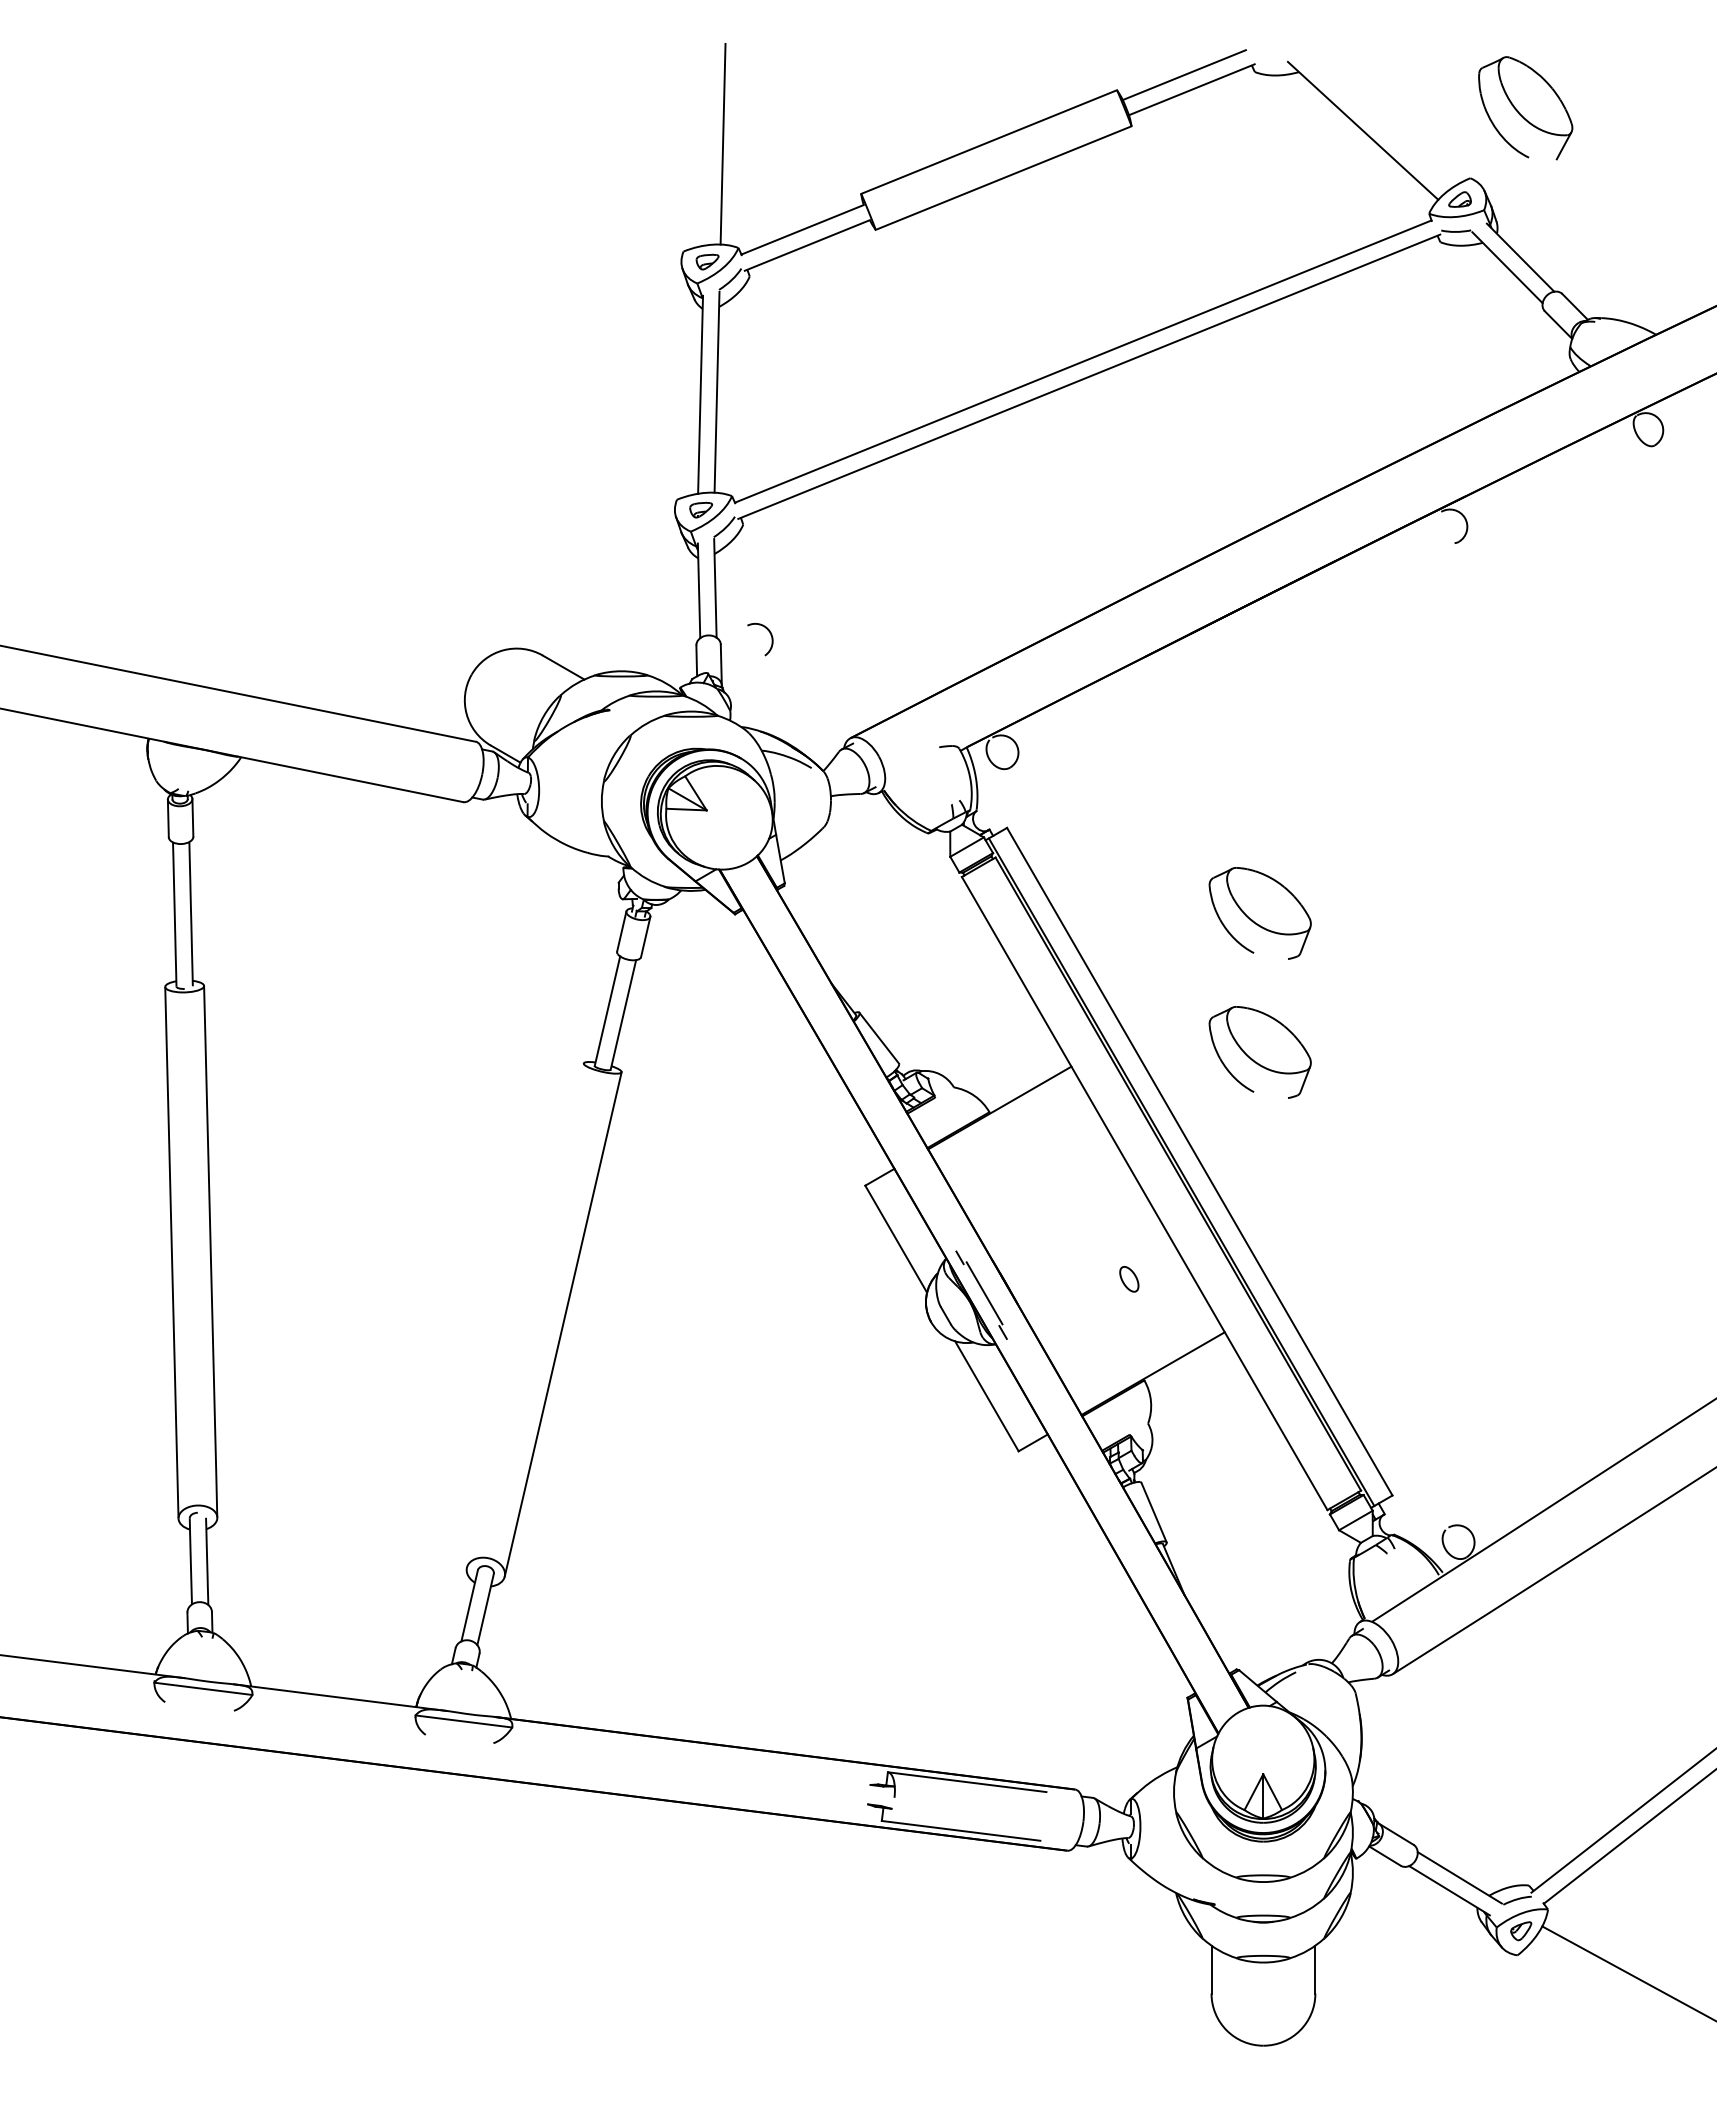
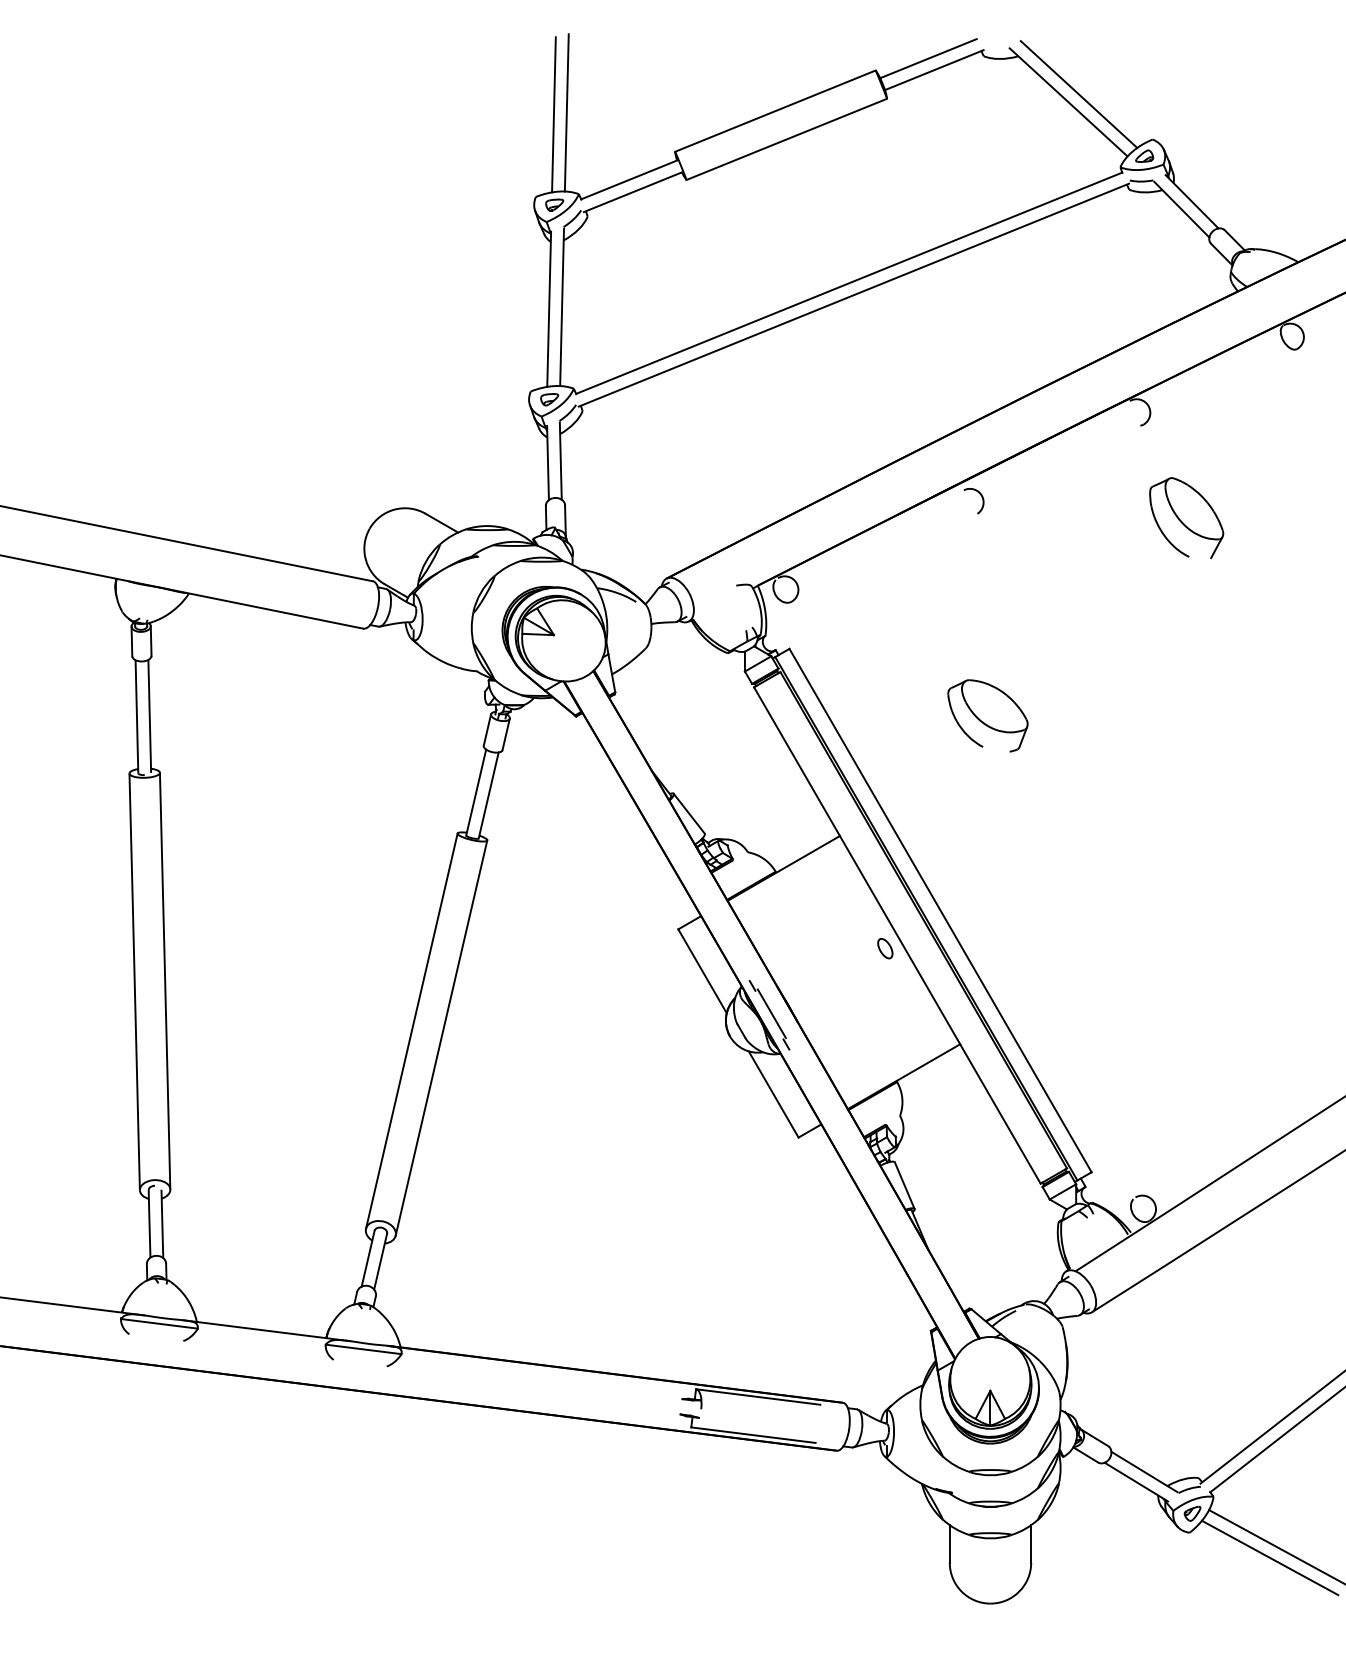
part: (1525, 108) -> (1186, 518), moved
line: (1376, 120) -> (1079, 94), added
line: (706, 146) -> (553, 114), added
arc: (770, 635) -> (981, 498), moved
part: (1259, 1052) -> (987, 824), removed
part: (1129, 1279) -> (885, 948), moved
line: (524, 1315) -> (411, 1031), added
line: (1620, 1987) -> (1270, 1557), added

